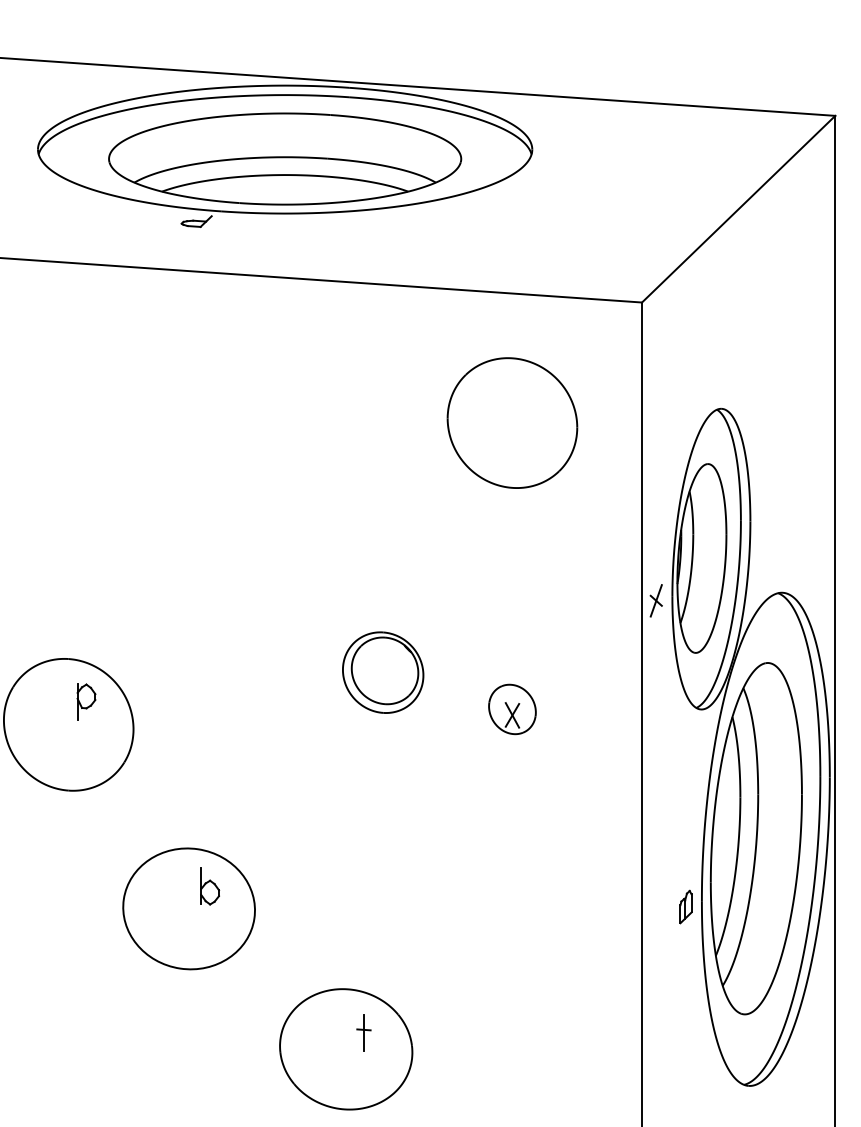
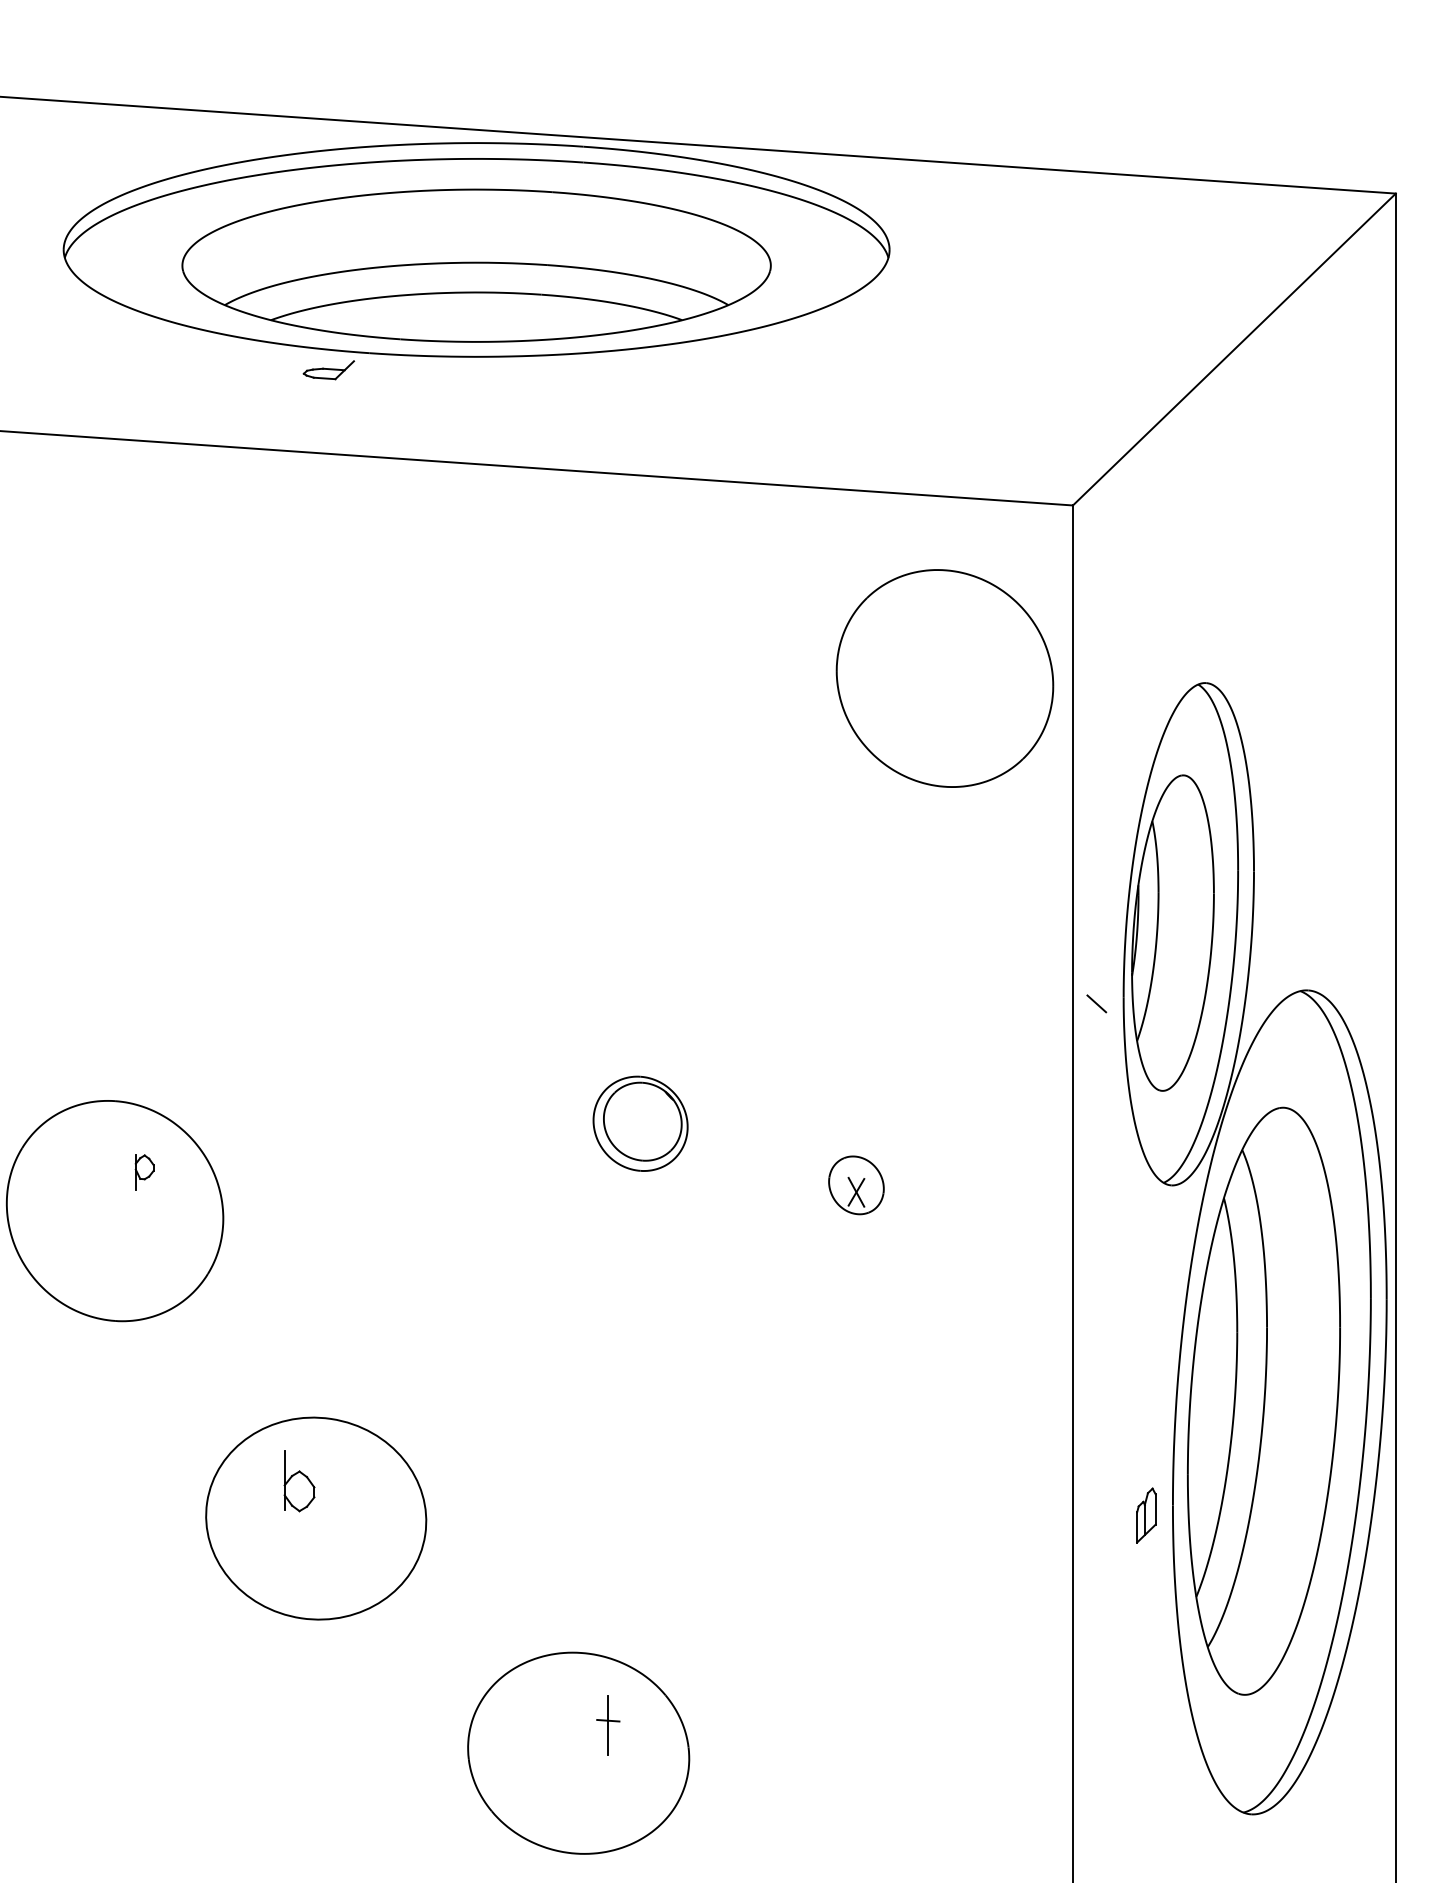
part: (512, 422) -> (945, 677), moved
line: (655, 600) -> (1095, 1003), removed
part: (383, 672) -> (640, 1123), size x0.7
part: (86, 701) -> (144, 1172), size x0.6
part: (512, 709) -> (856, 1185), size x0.7
part: (210, 886) -> (300, 1481), moved

